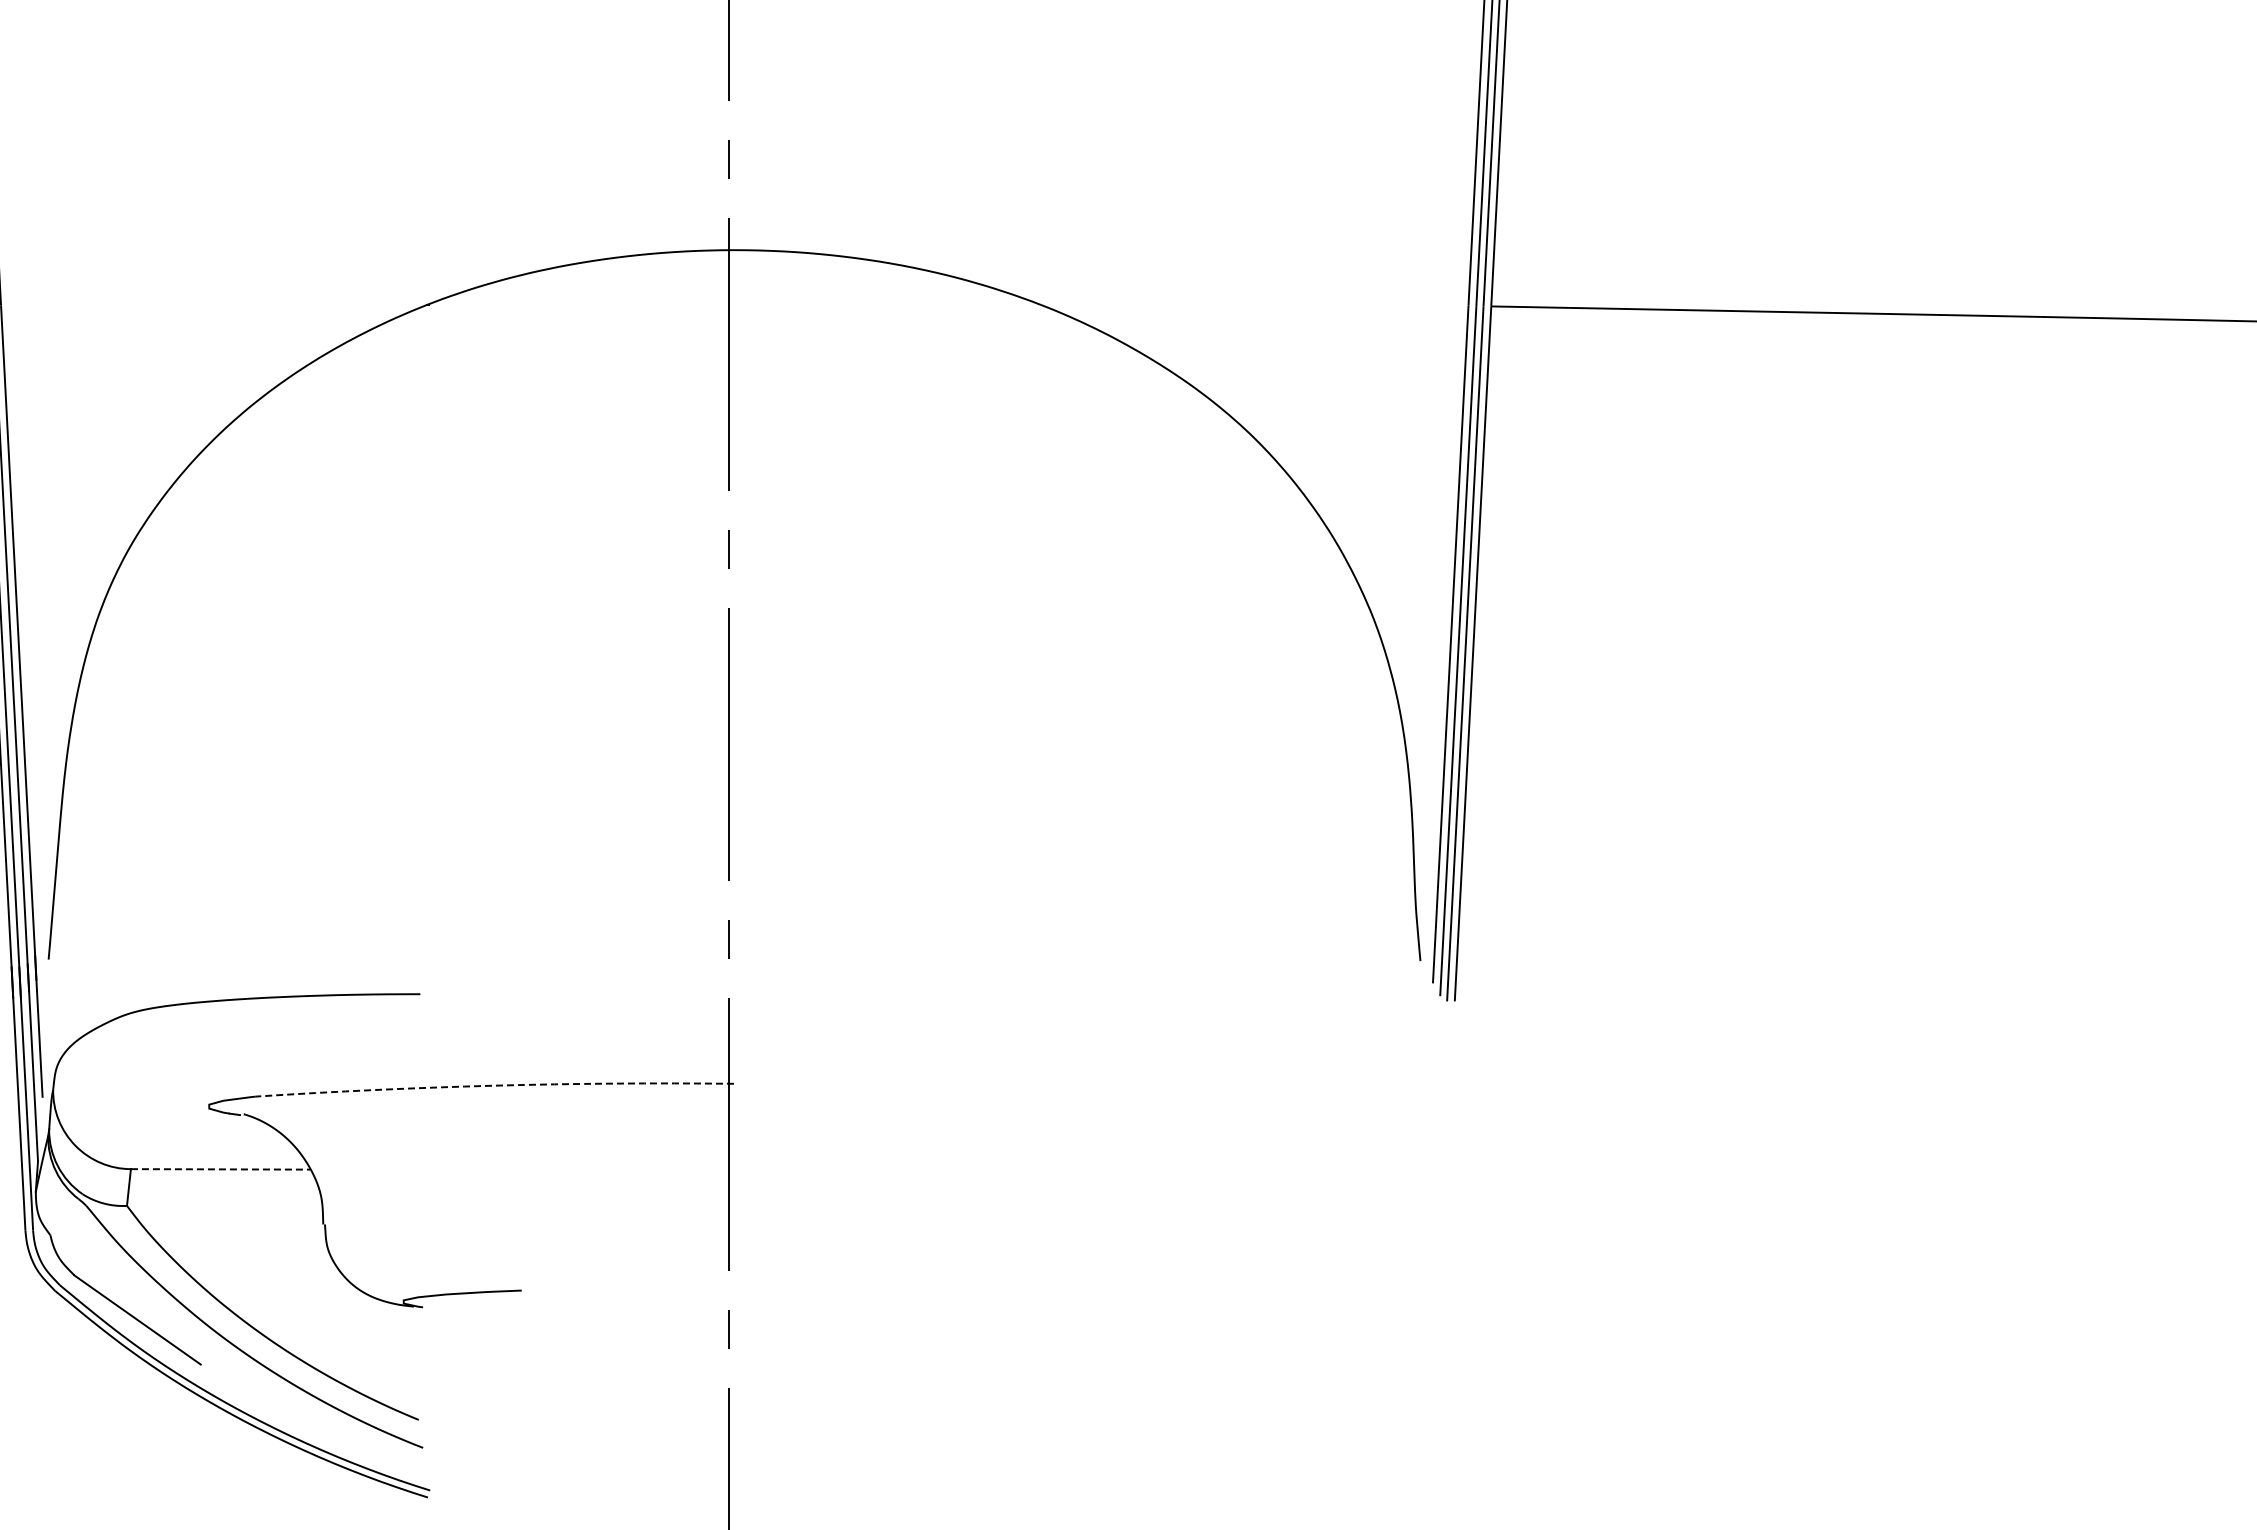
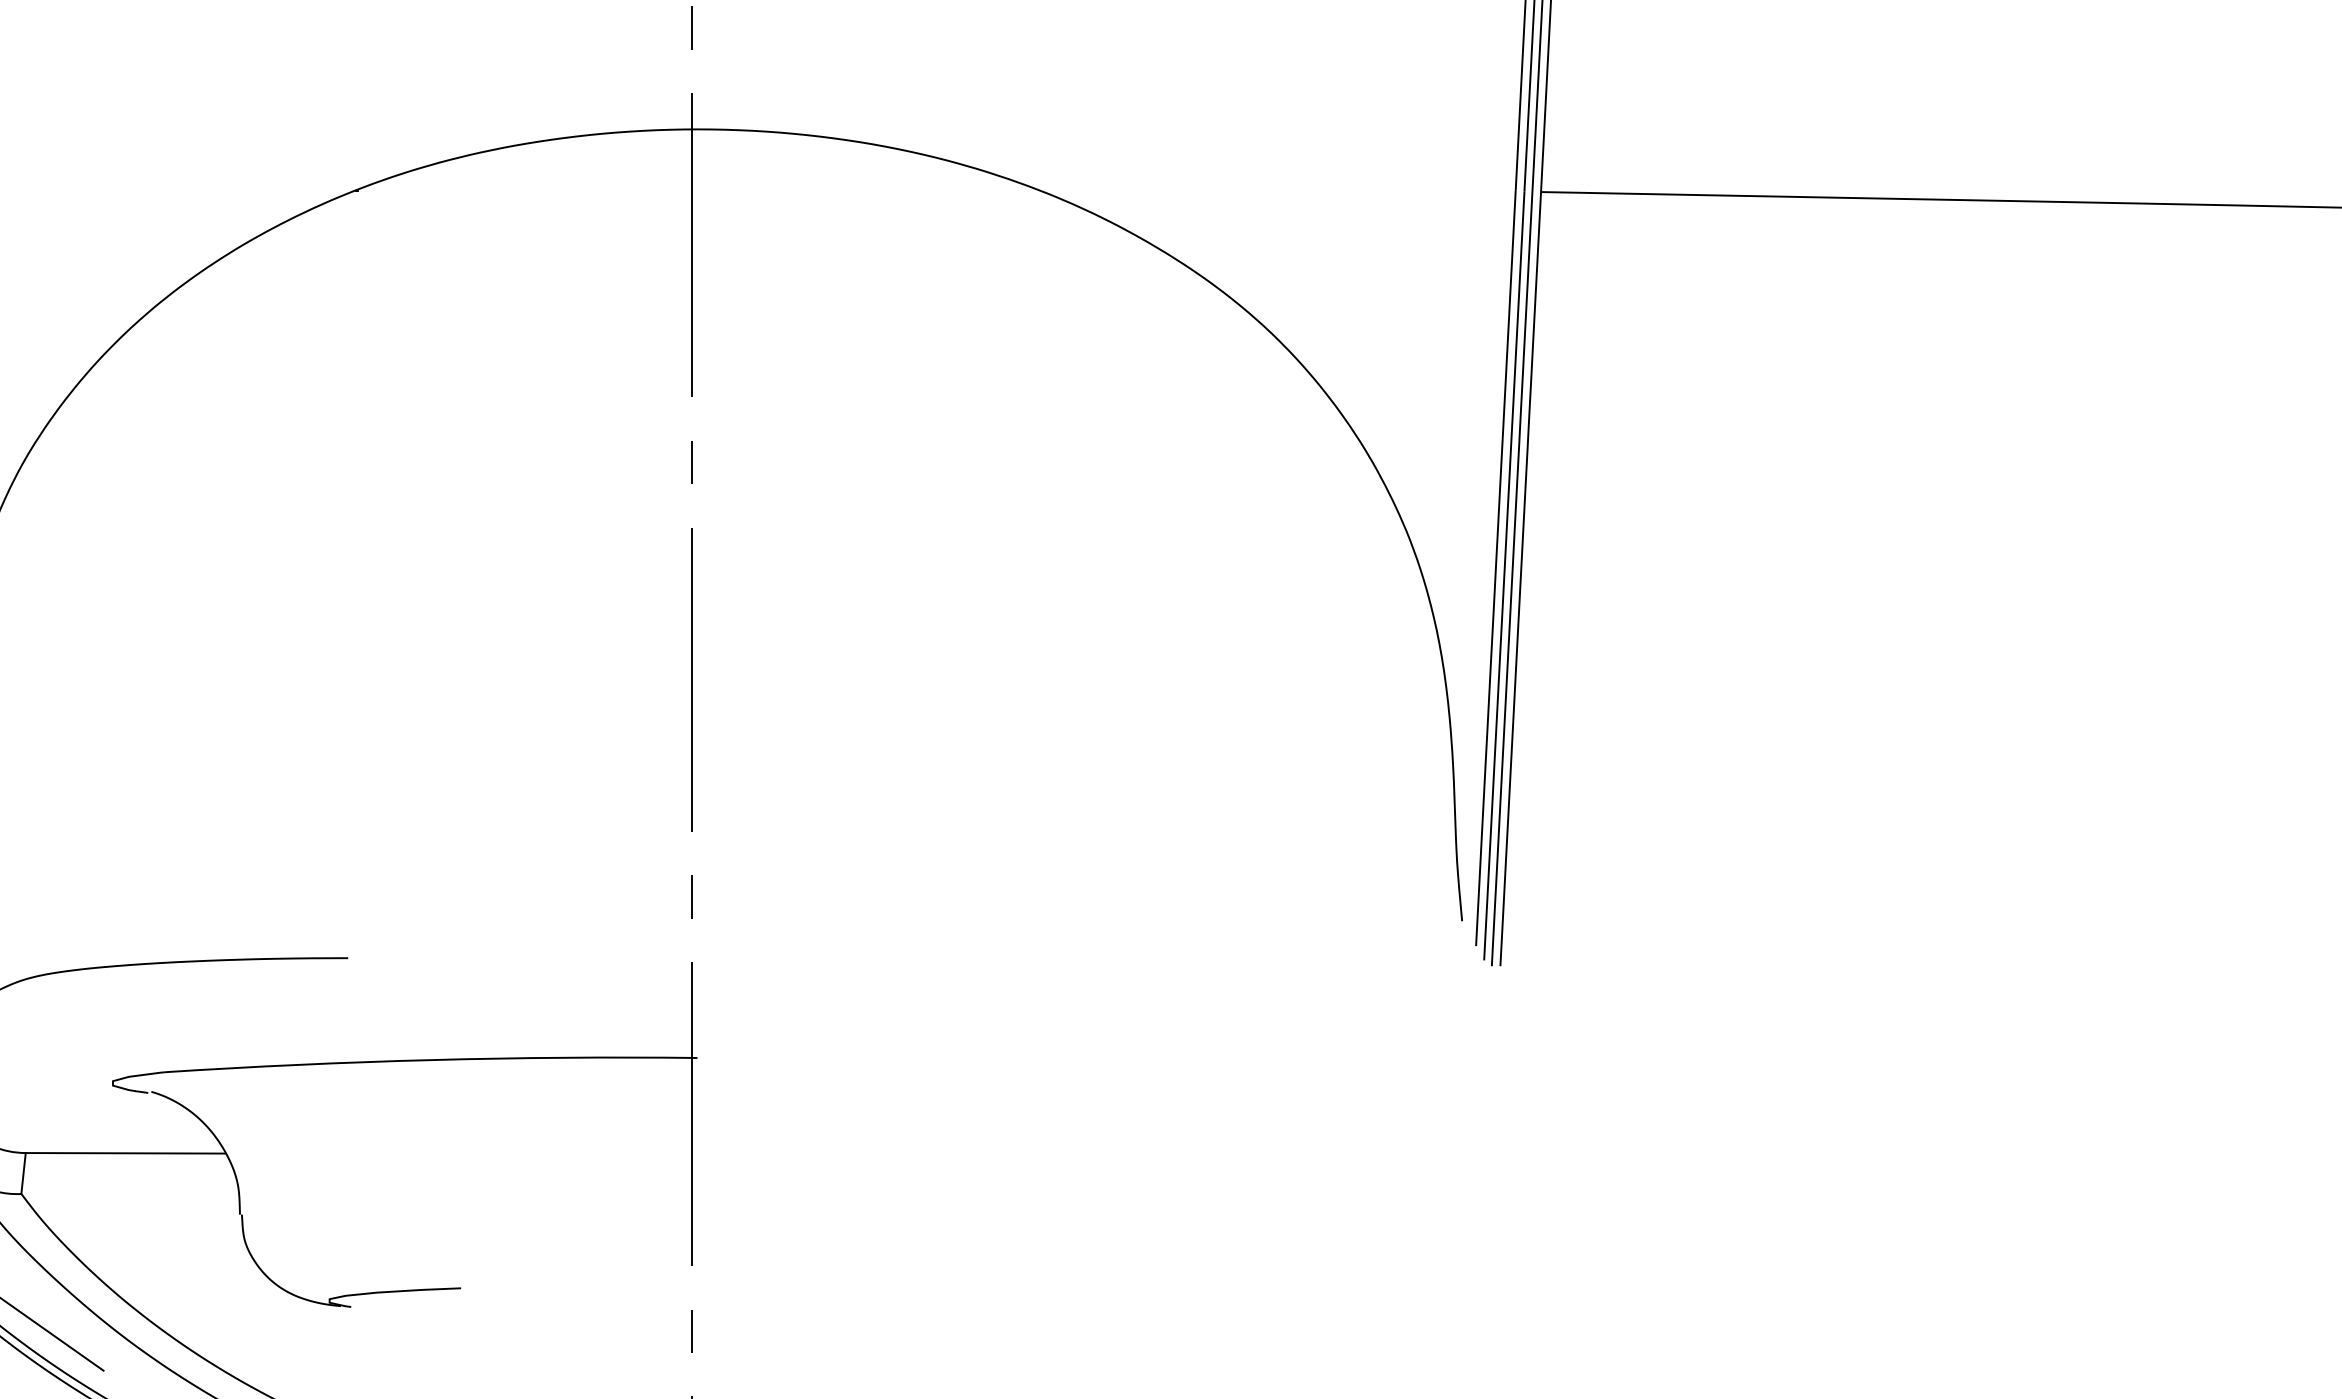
arc: (494, 1085) -> (430, 1059), dashed -> solid
line: (220, 1169) -> (125, 1153), dashed -> solid

